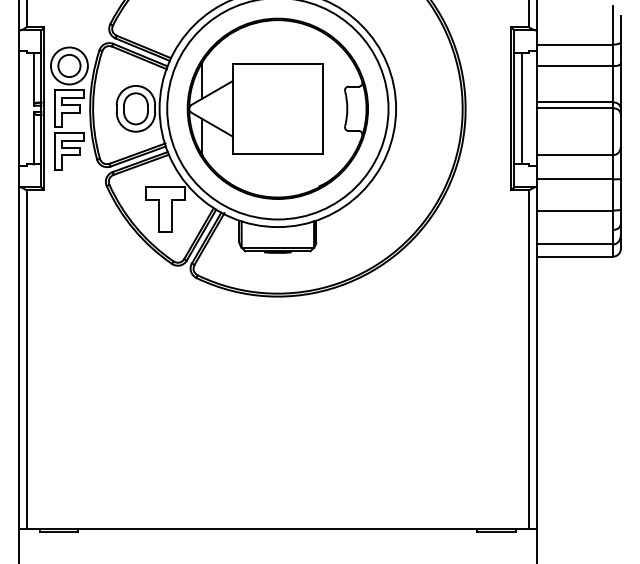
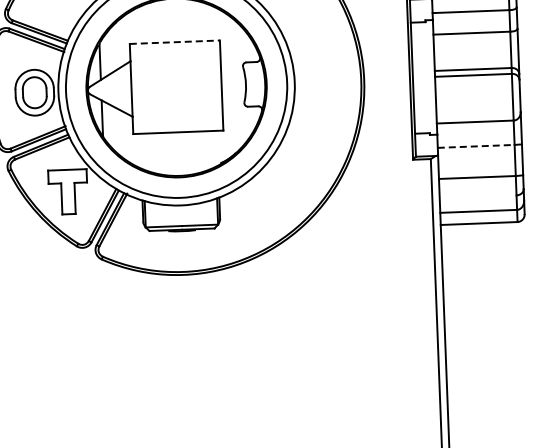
line: (278, 63) -> (175, 41), solid -> dashed
line: (521, 108) -> (420, 77), removed
line: (575, 179) -> (476, 146), solid -> dashed

